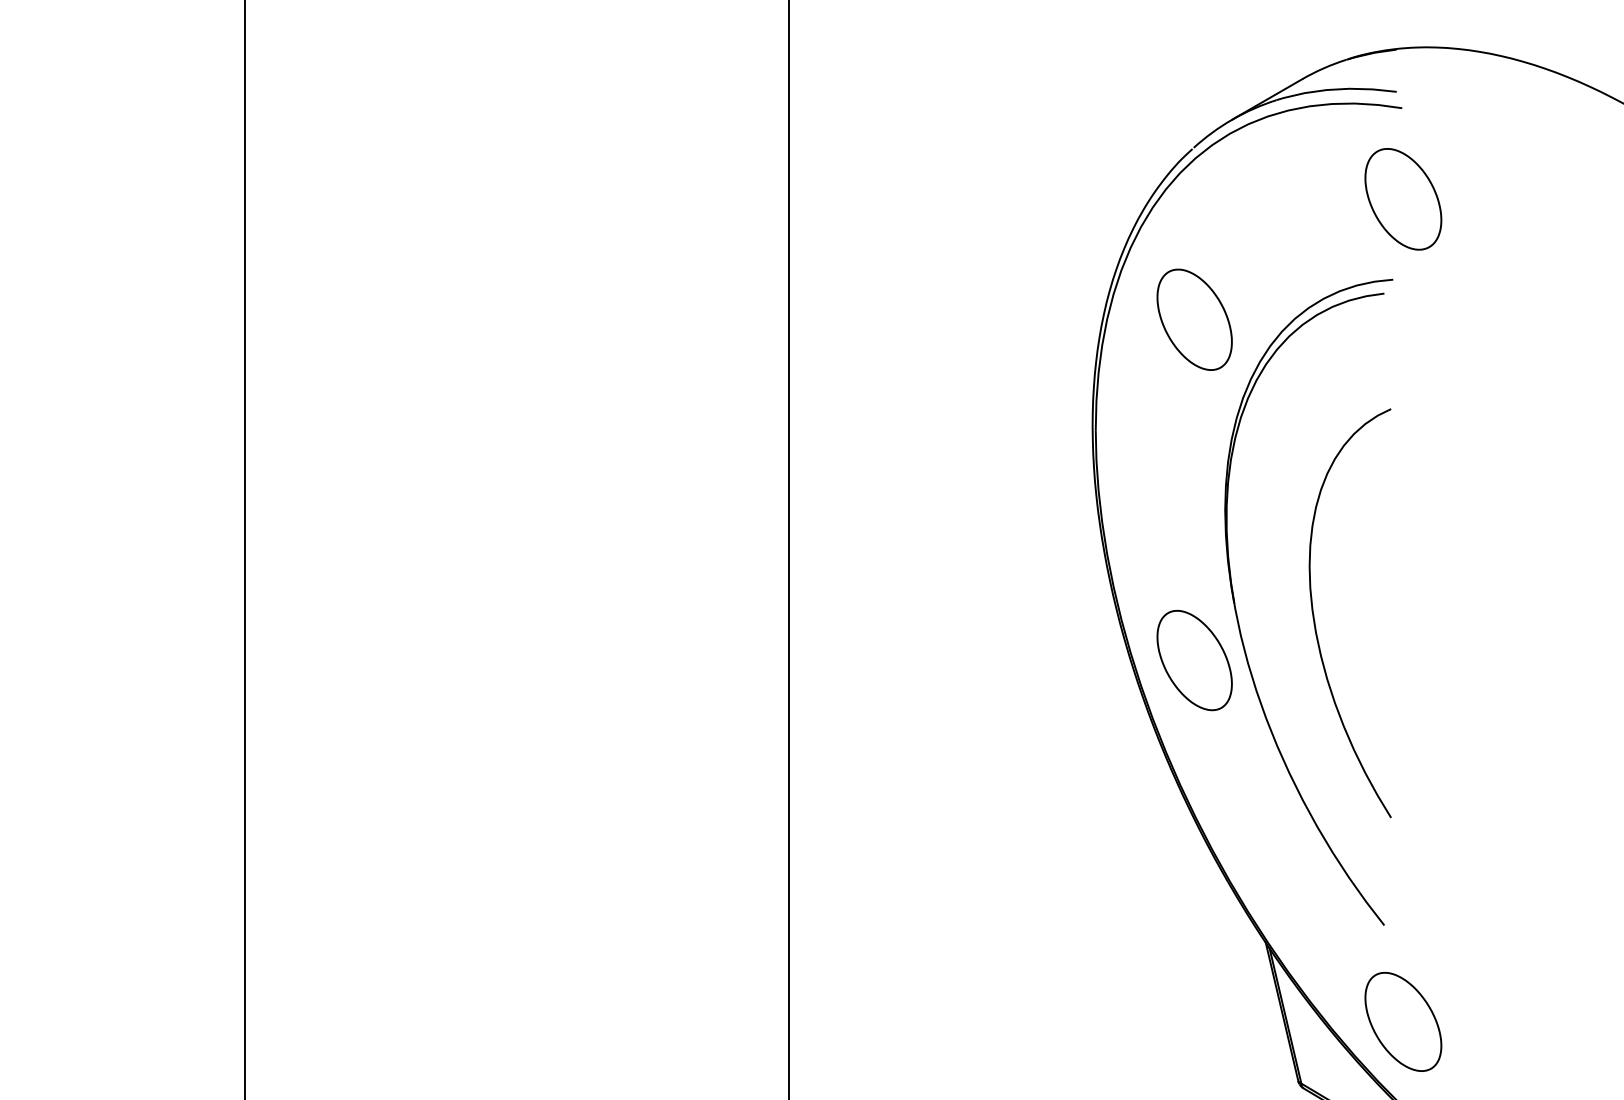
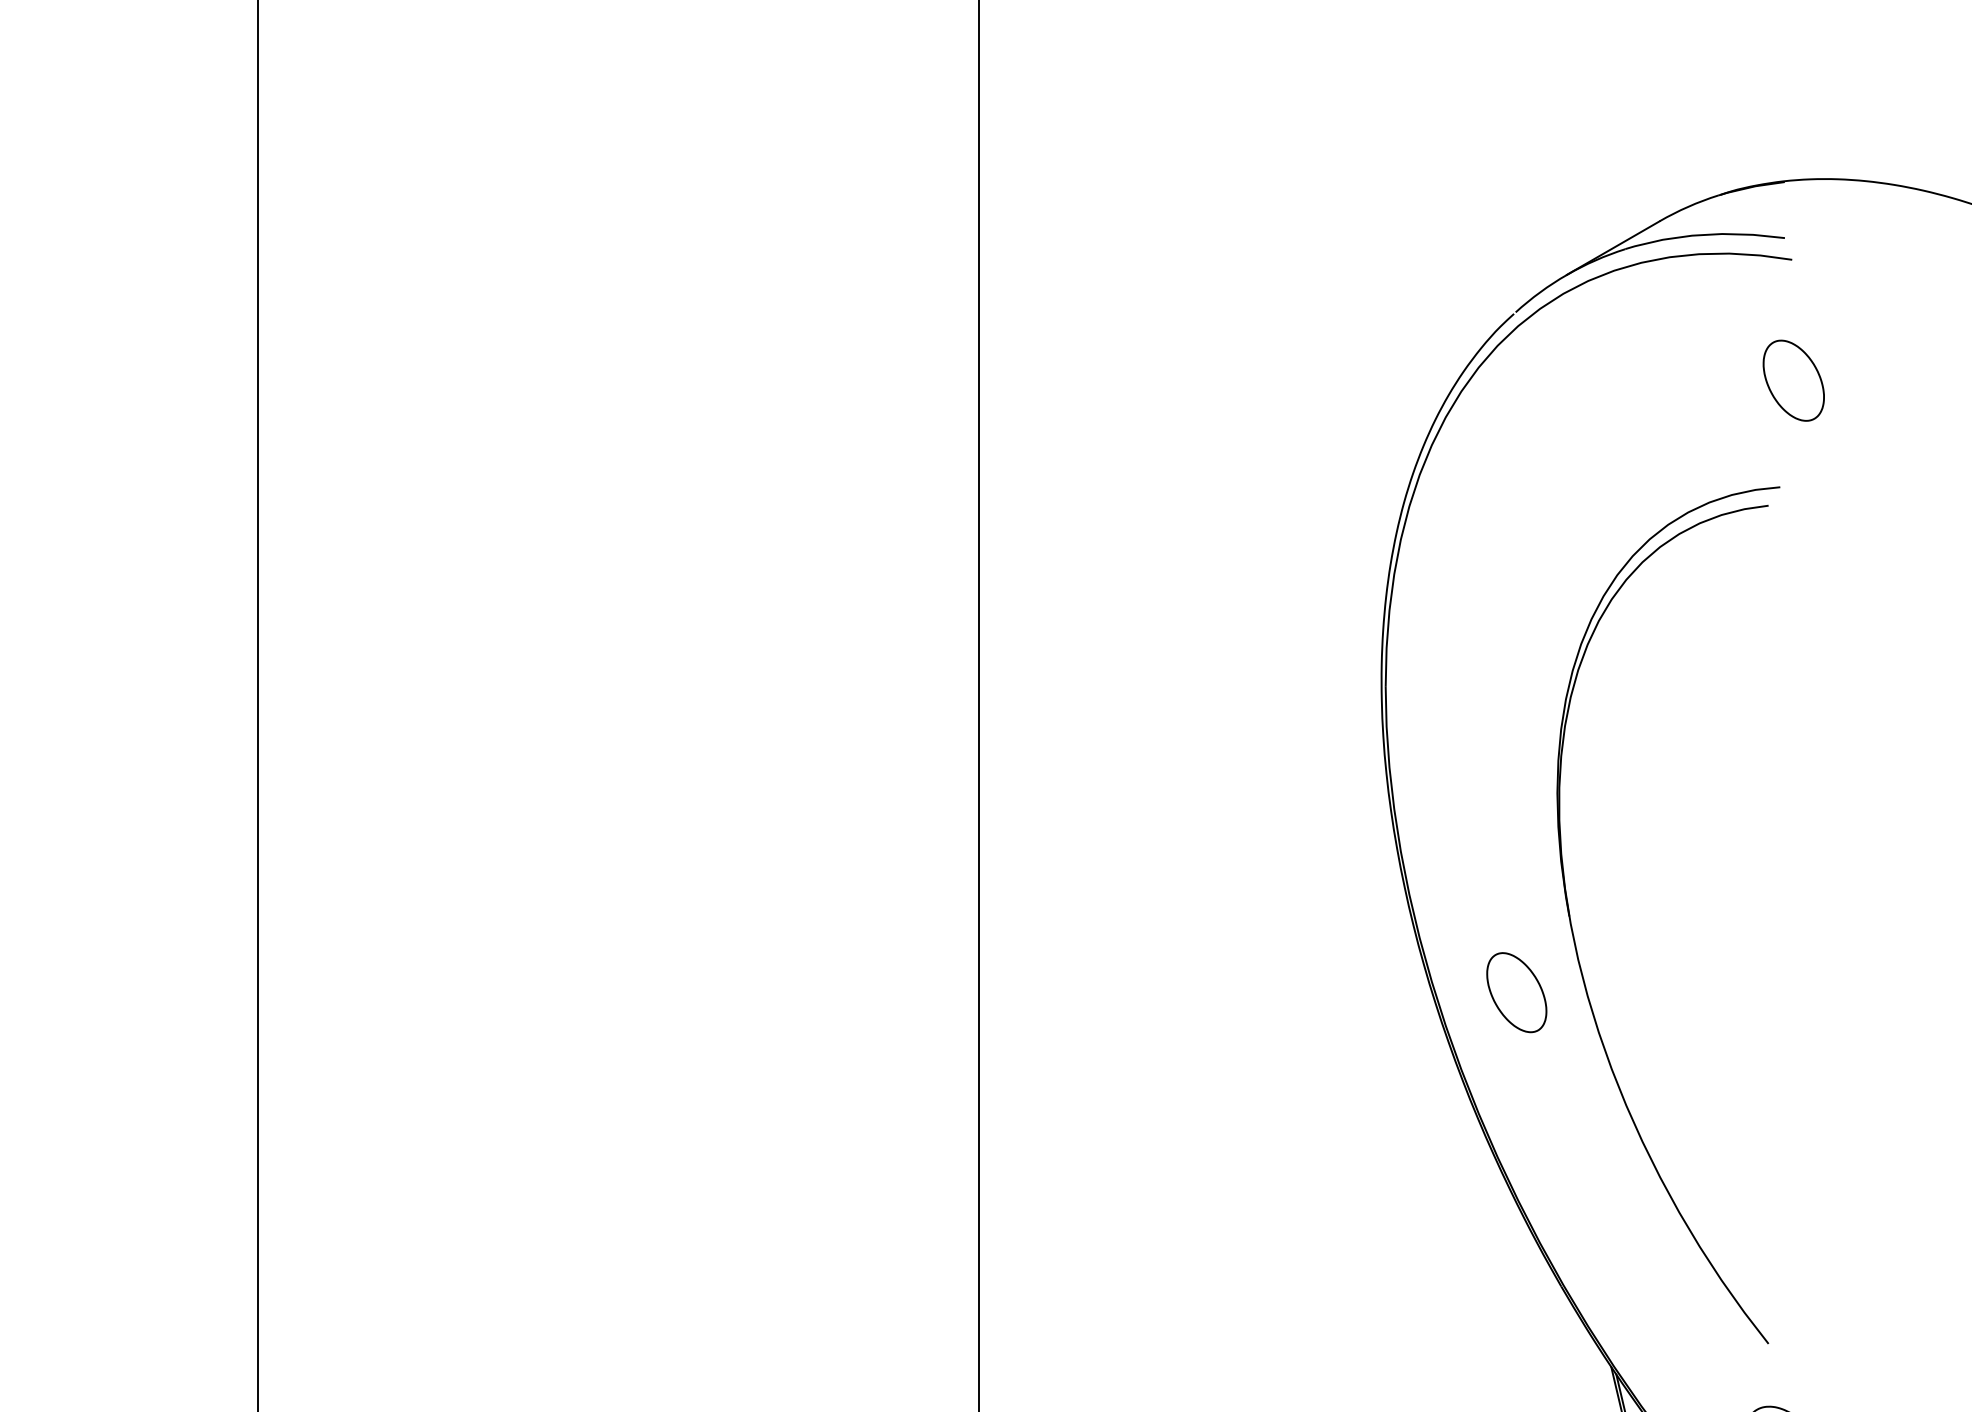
part: (1403, 199) -> (1793, 380), size x0.6
part: (1194, 319) -> (1516, 540), removed
curve: (1315, 621) -> (1677, 940), removed
part: (1194, 660) -> (1516, 992), size x0.6

